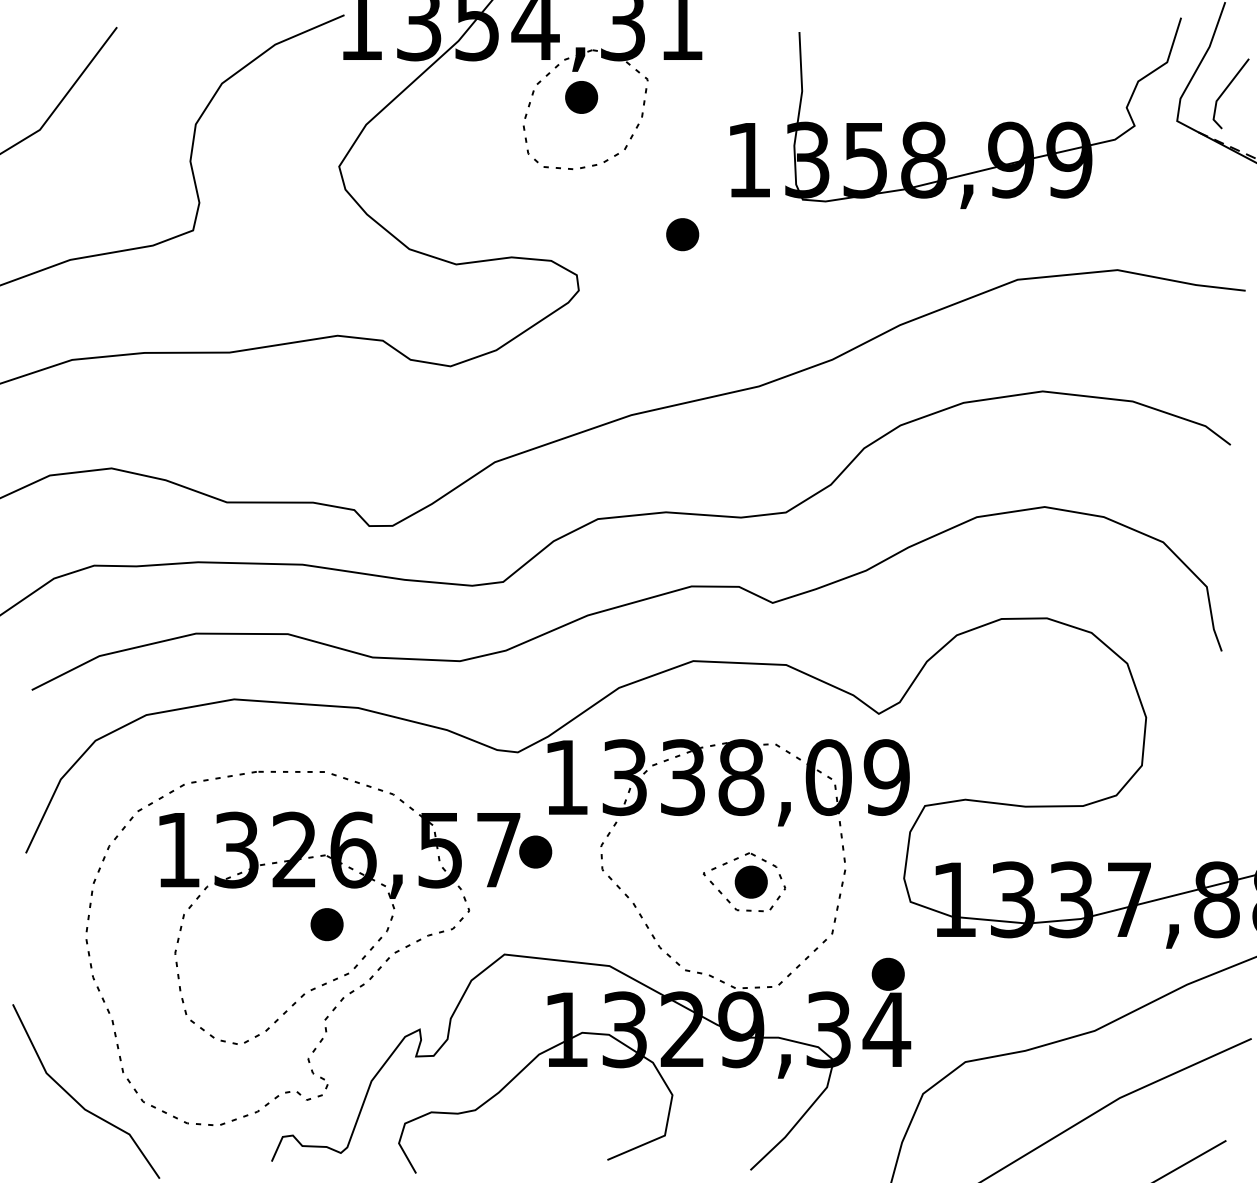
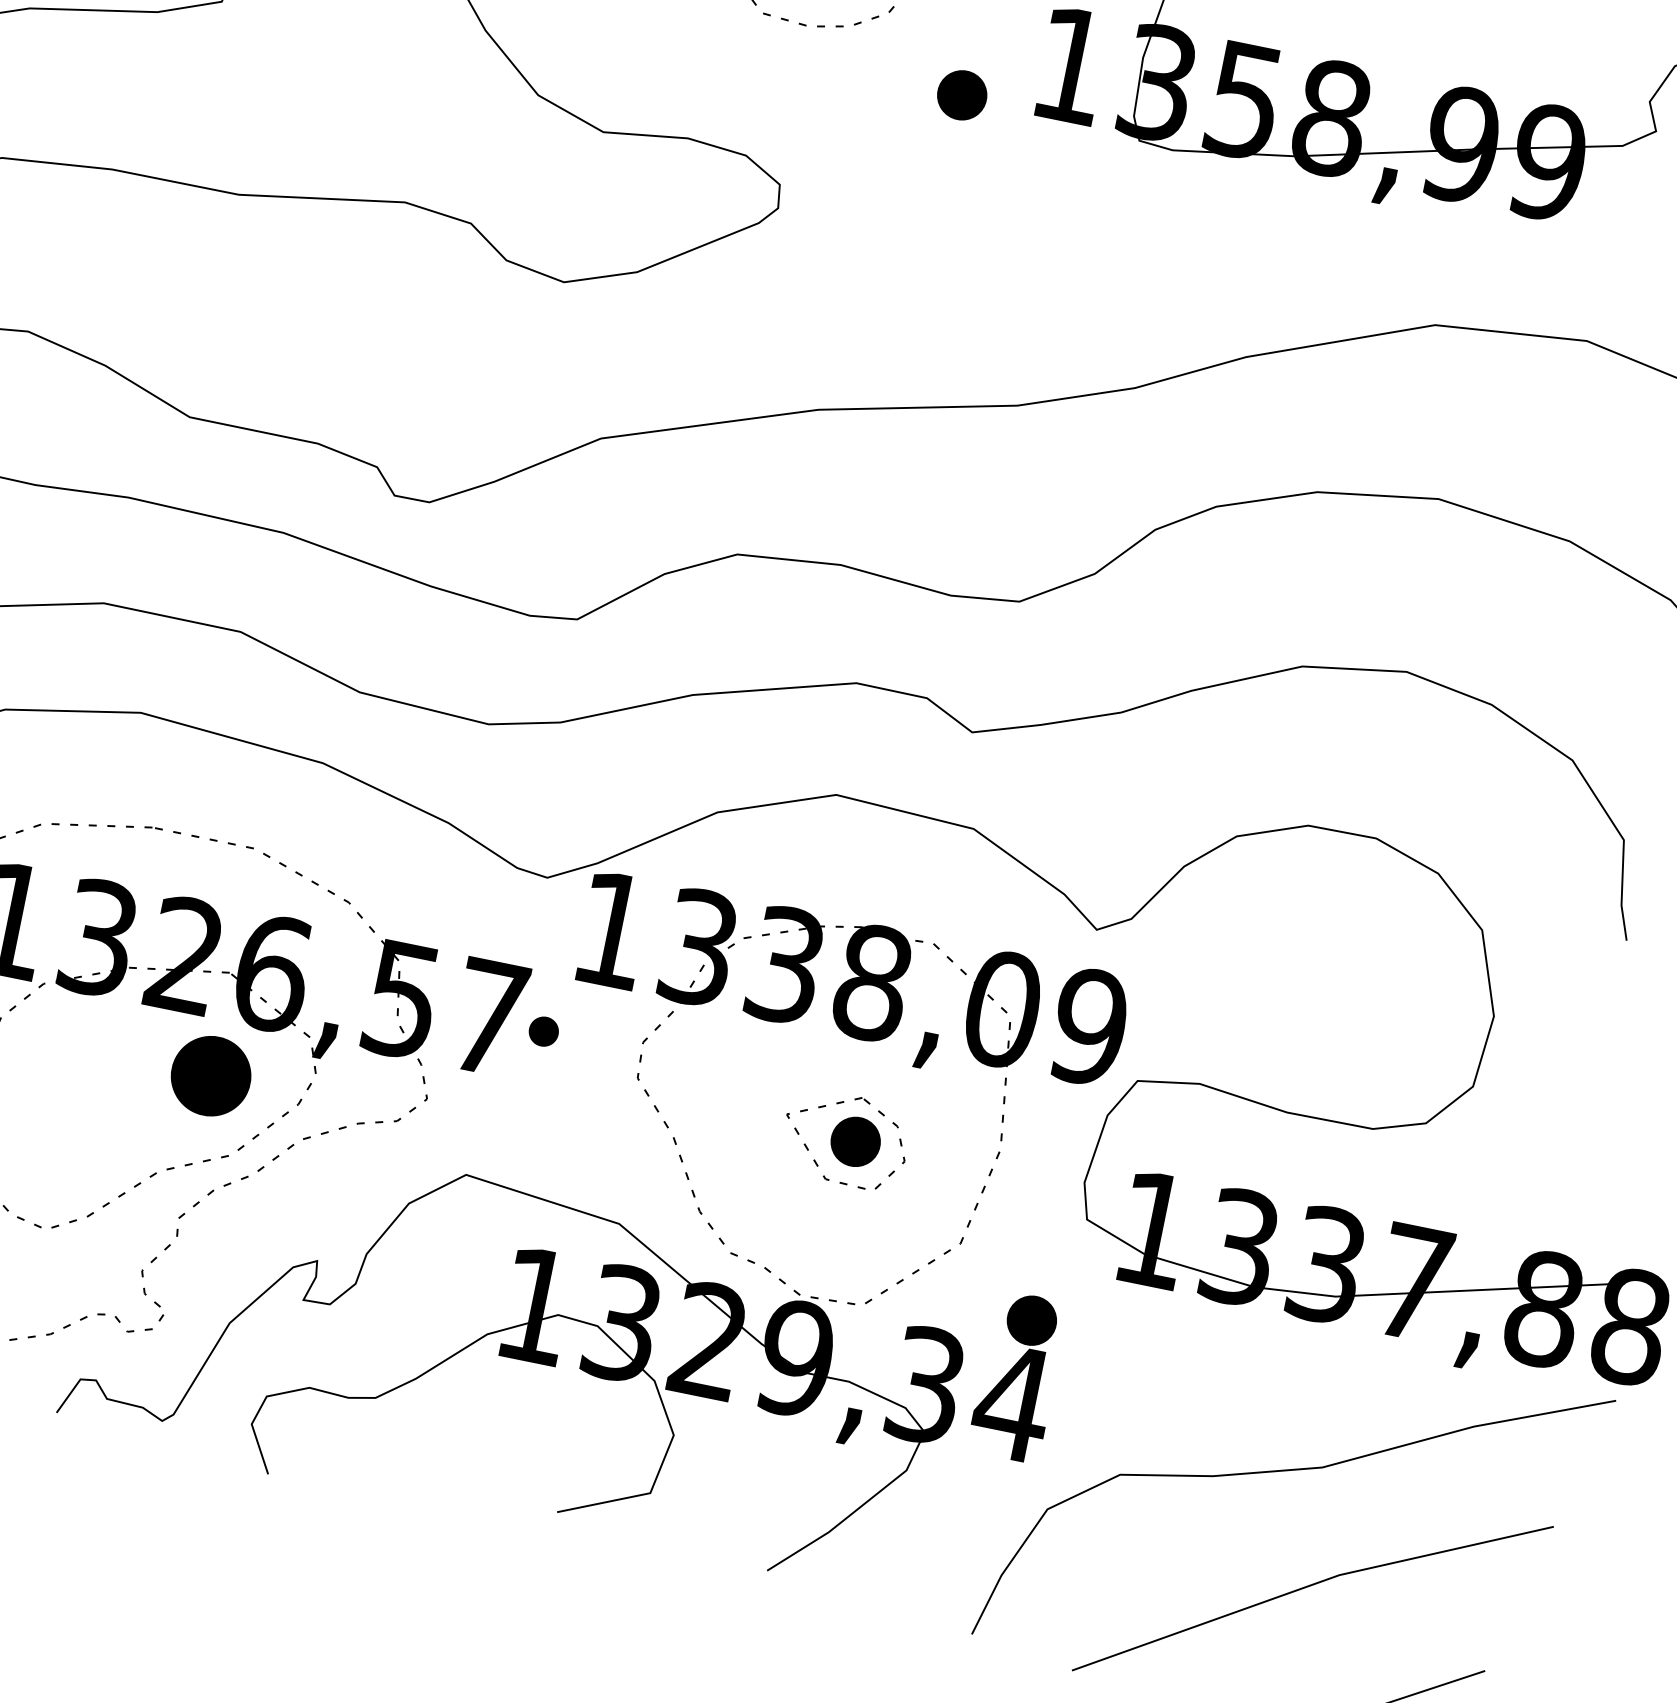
part: (682, 234) -> (961, 95), moved
part: (535, 851) -> (543, 1030), size x0.6
part: (326, 924) -> (210, 1076), size x1.6

